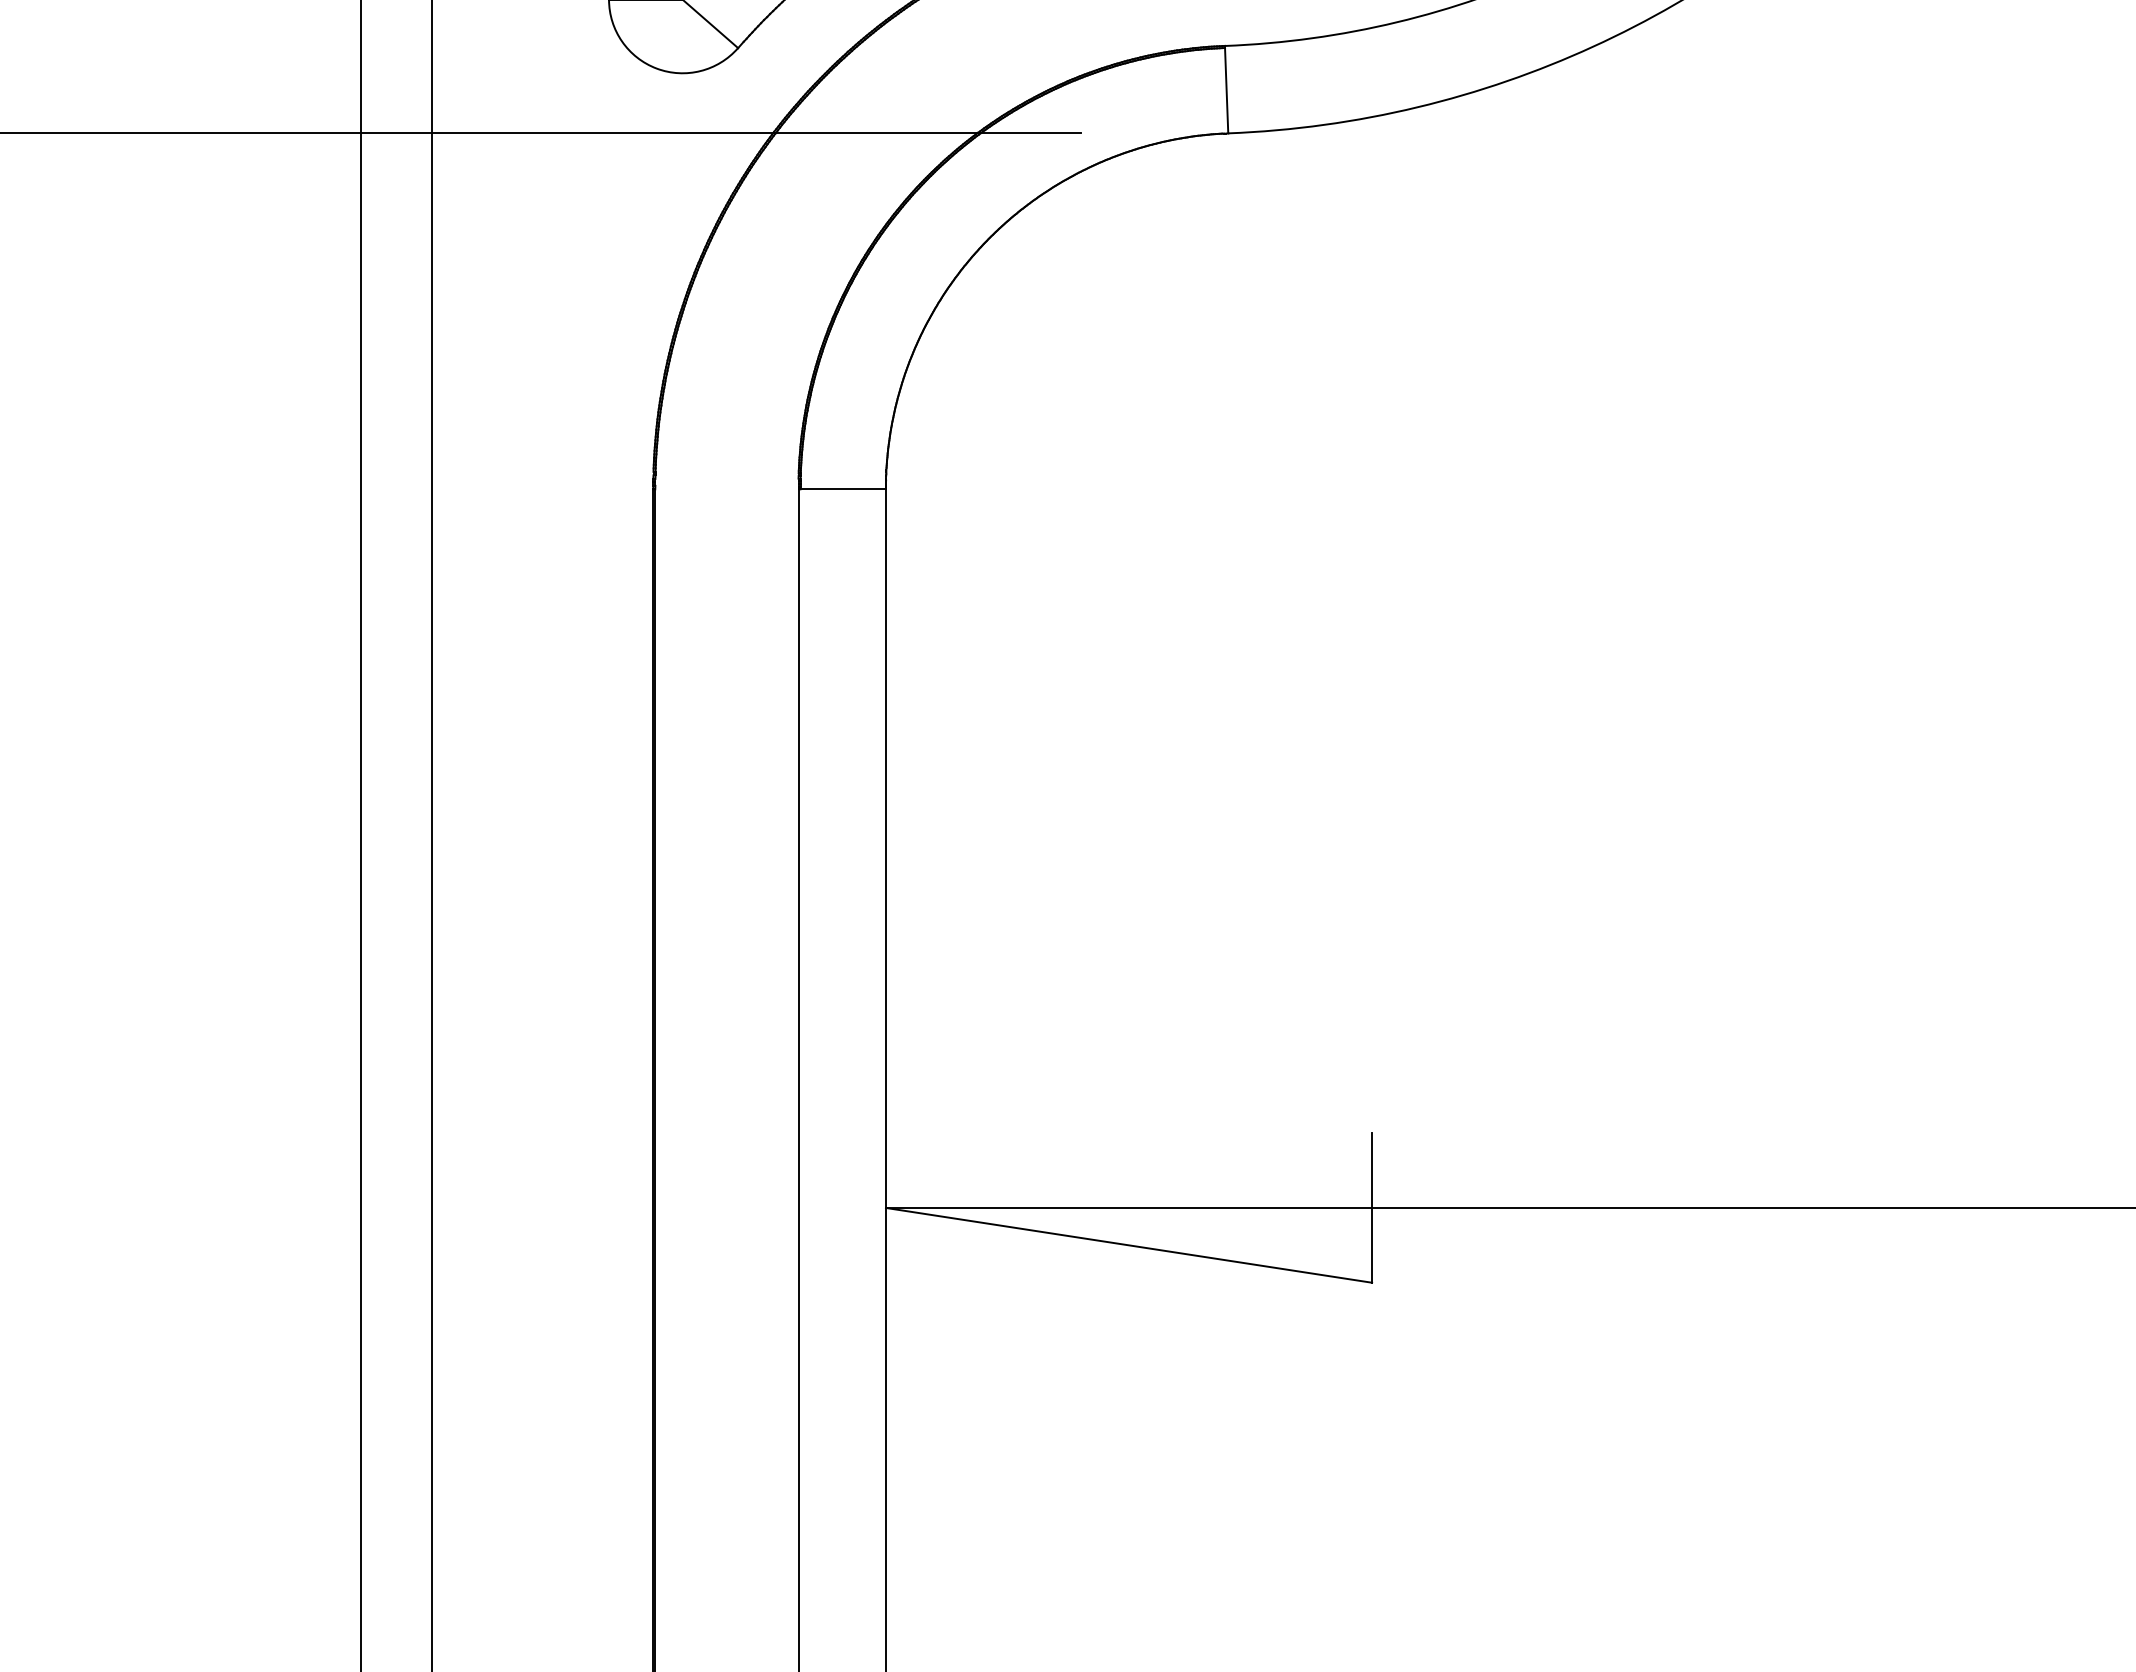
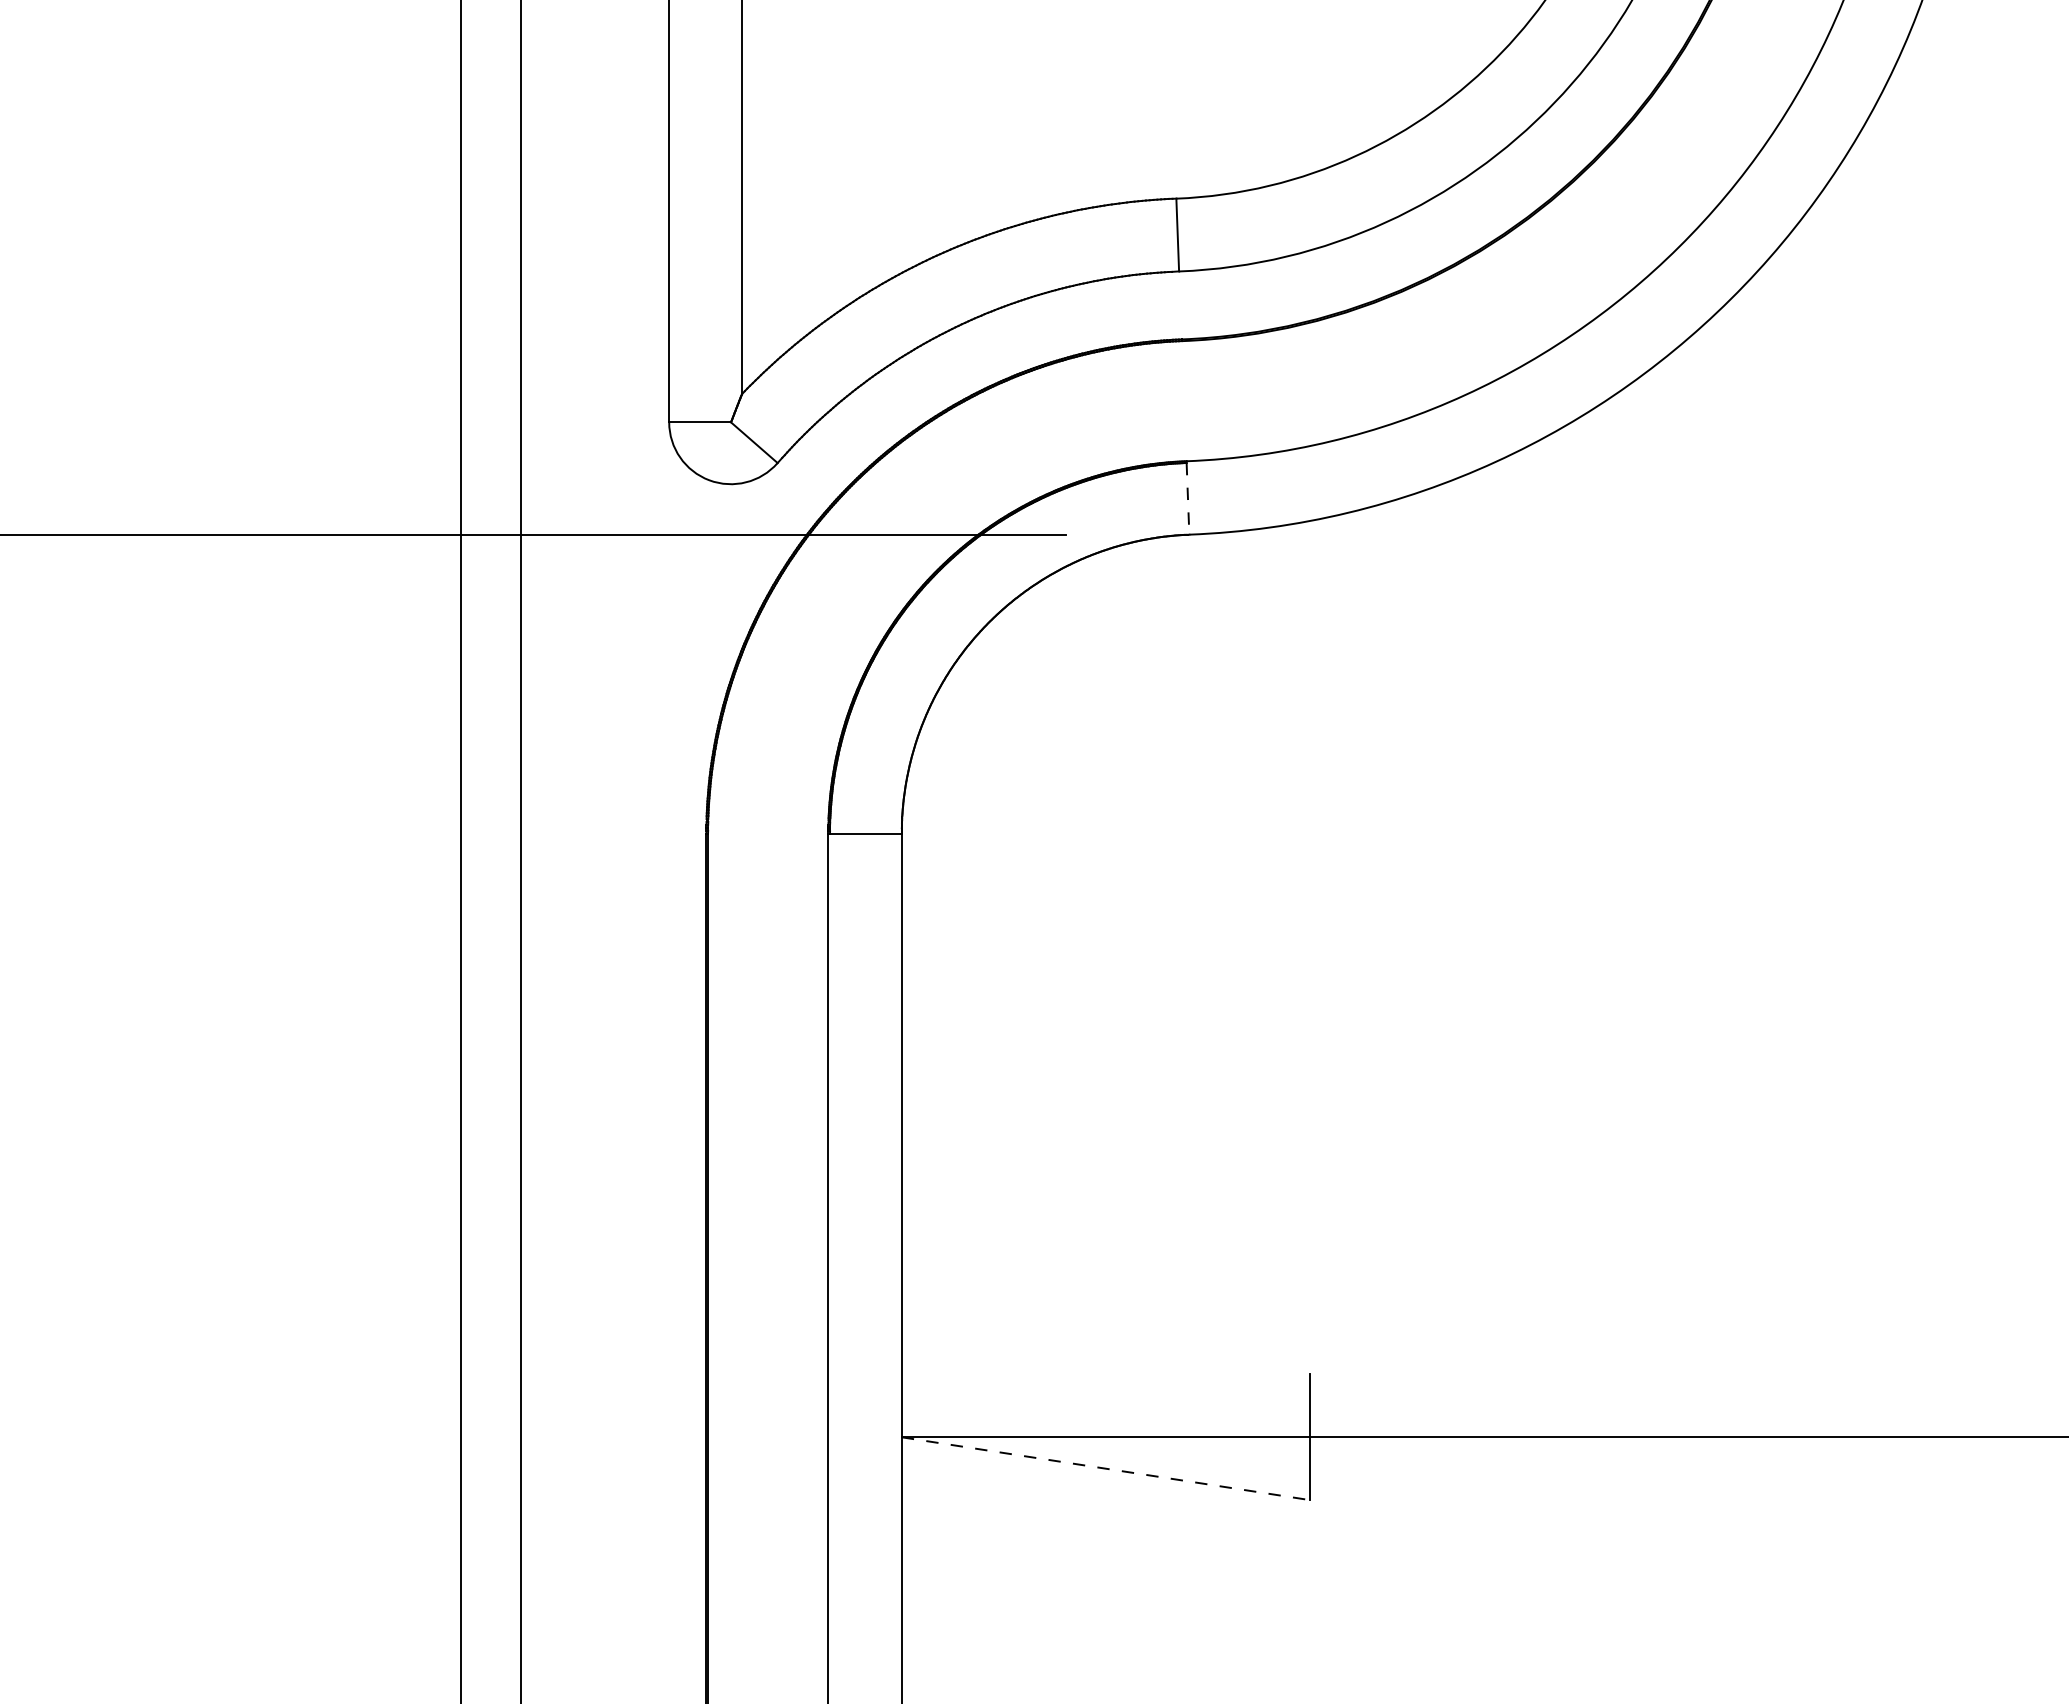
line: (1226, 90) -> (1187, 498), solid -> dashed
line: (1129, 1245) -> (1106, 1468), solid -> dashed

